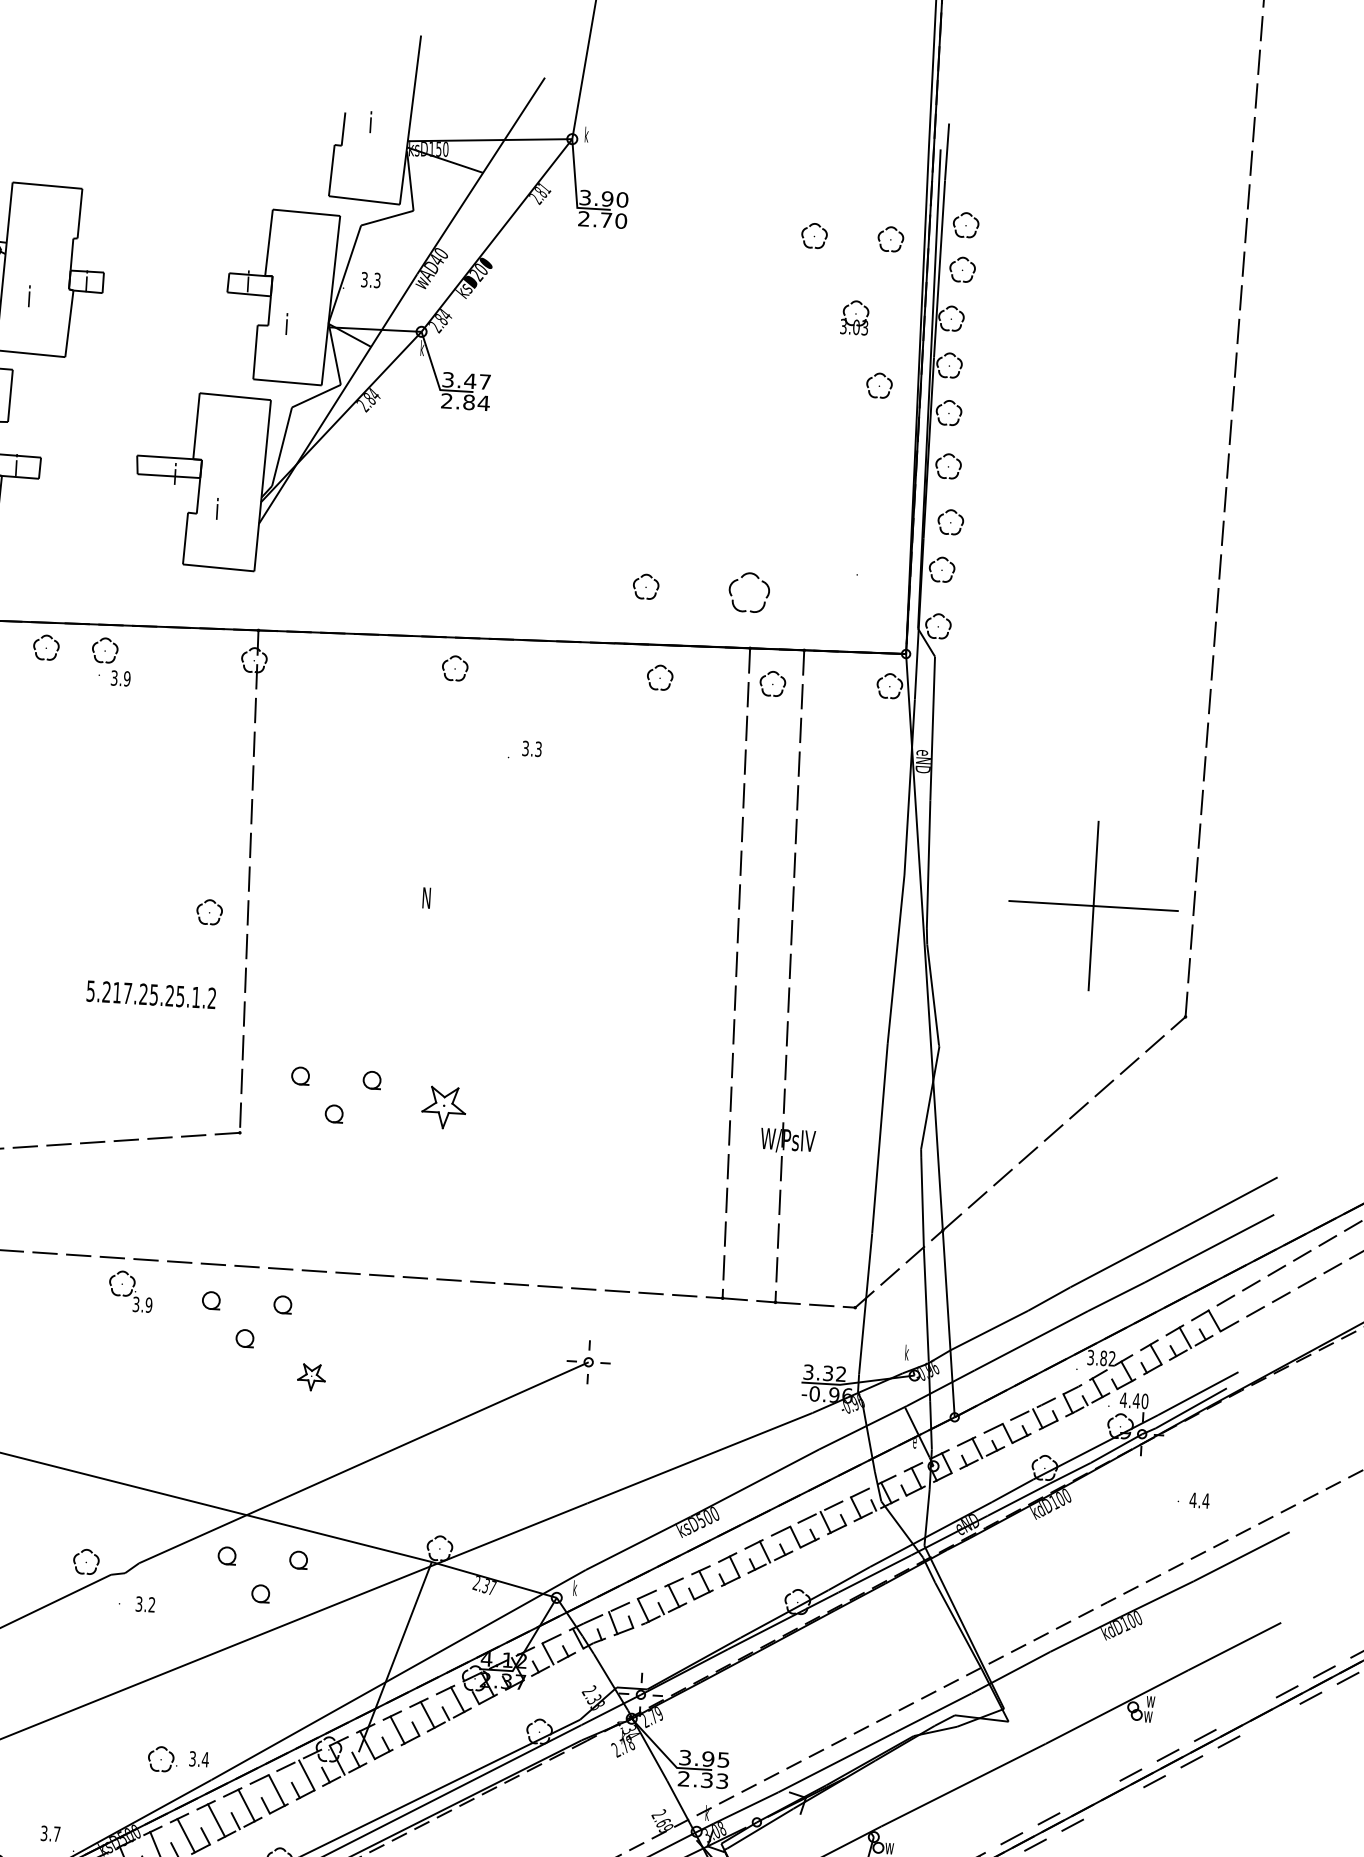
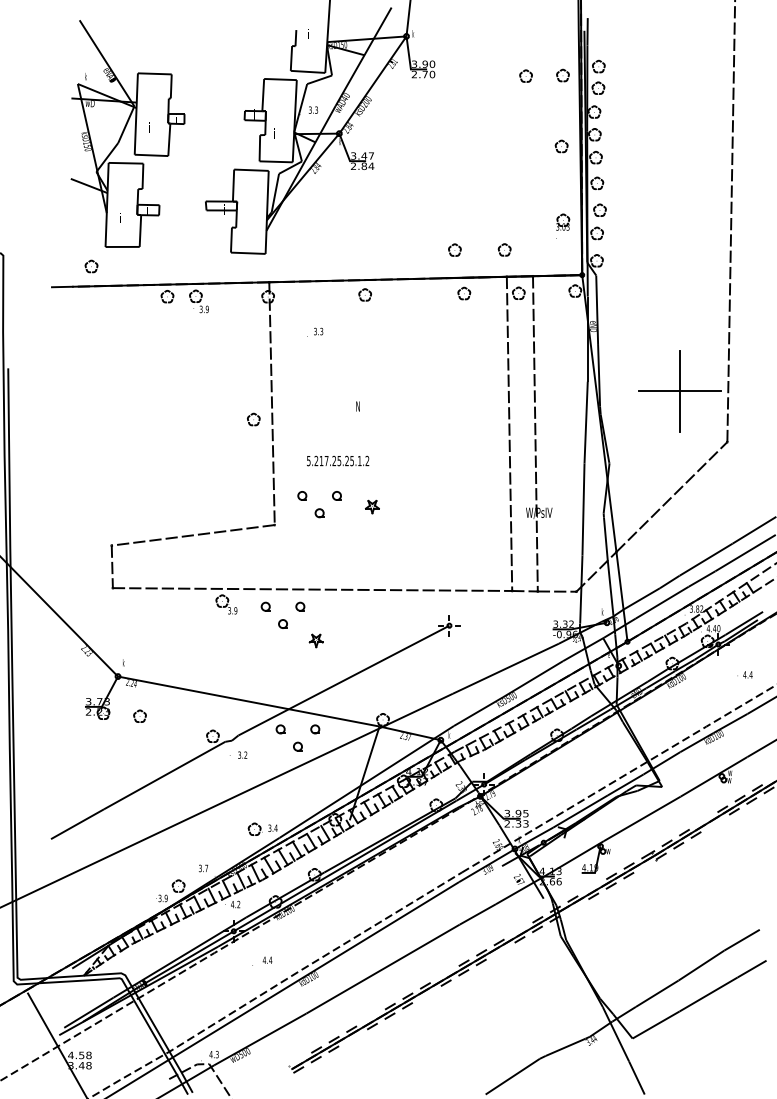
part: (856, 315) -> (563, 221), moved
part: (748, 591) -> (504, 249), size x0.62
text: (525, 748) -> (315, 331), moved
text: (152, 993) -> (338, 460), moved
part: (444, 1106) -> (372, 506), size x0.62

